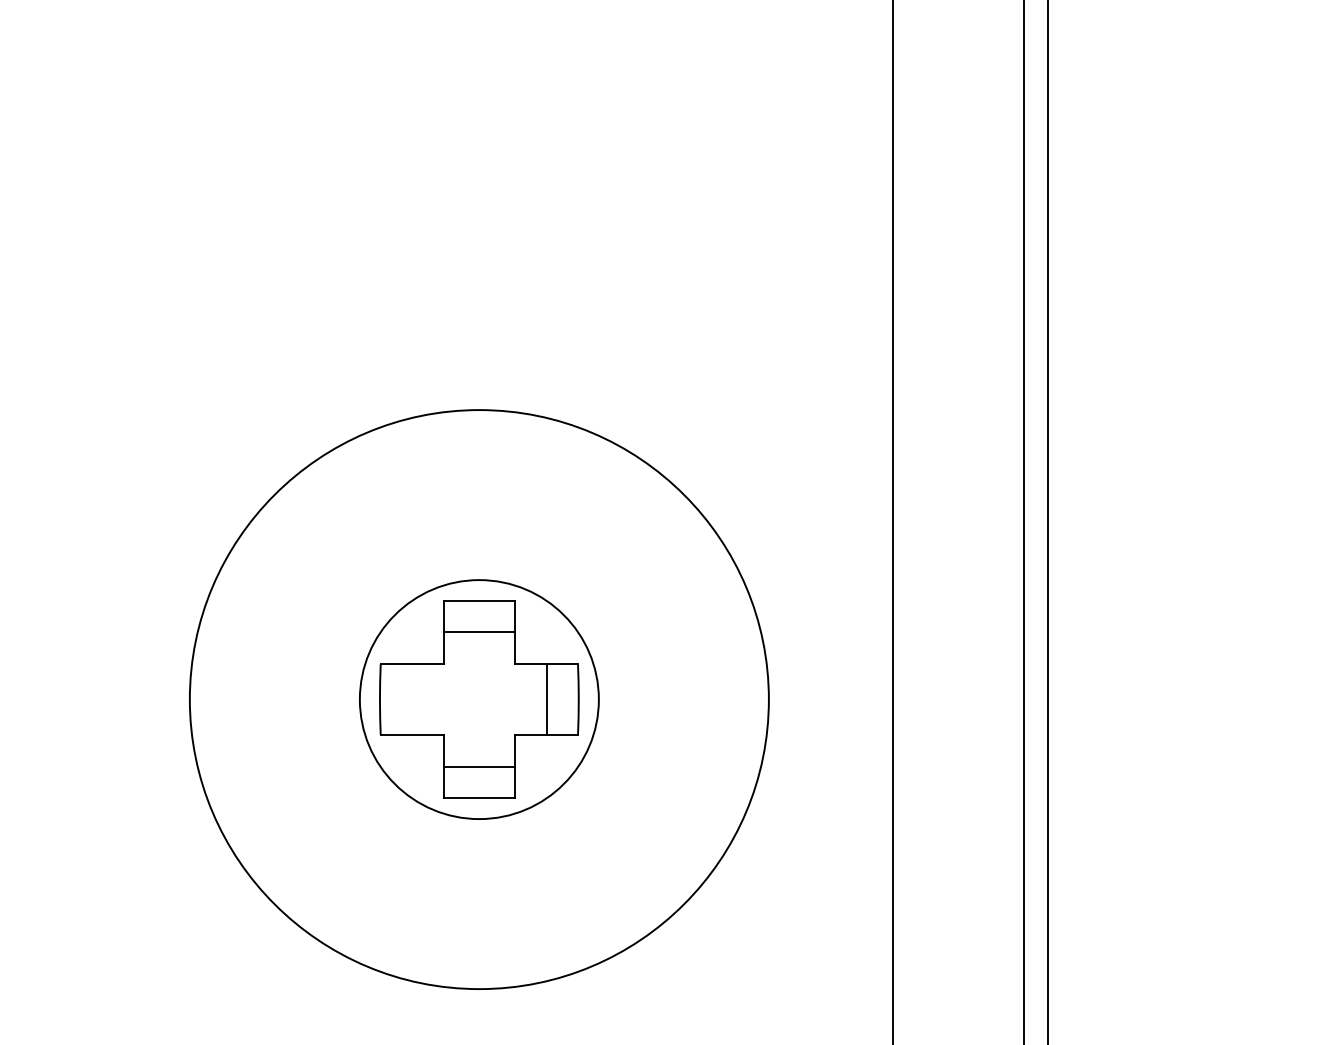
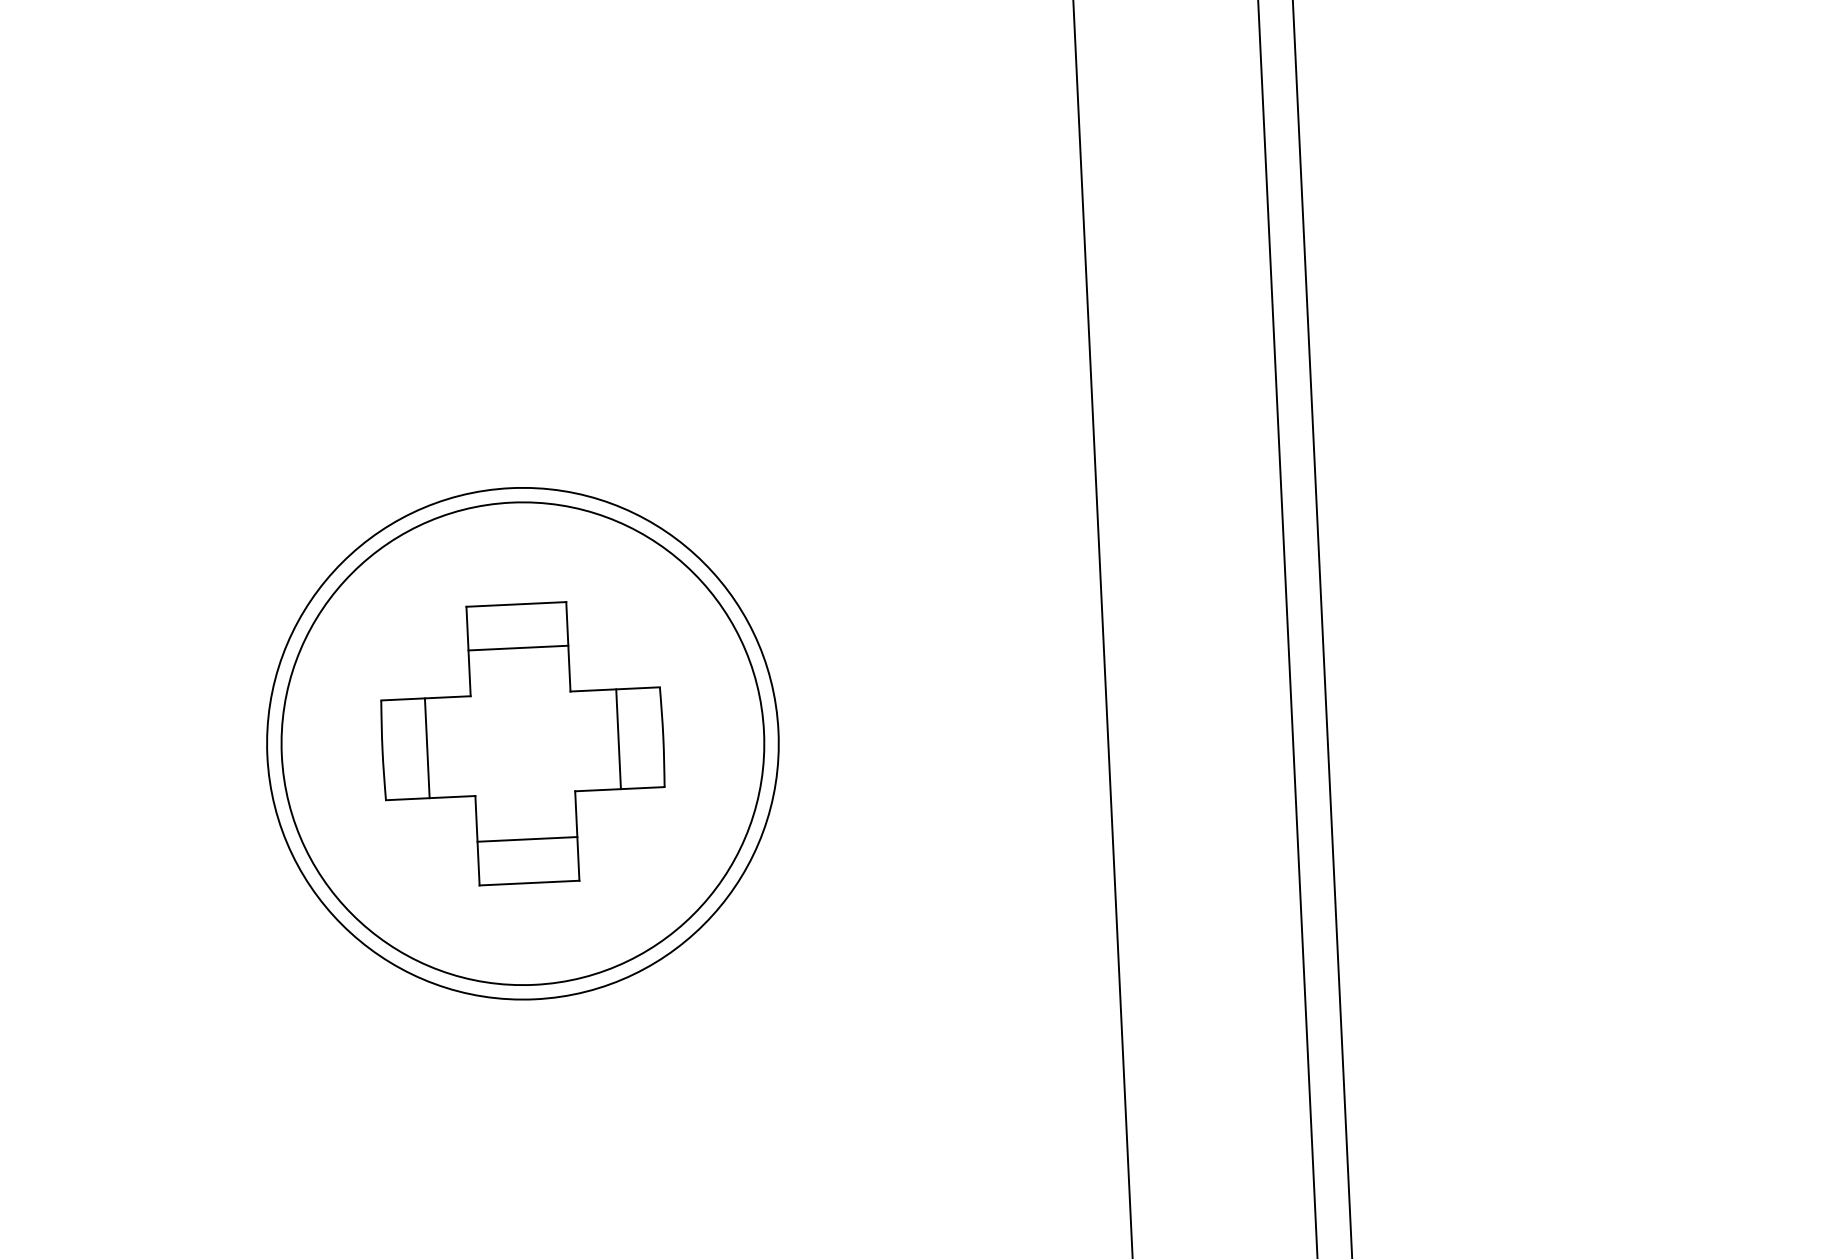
line: (411, 699) -> (427, 748), added
circle: (479, 699) -> (523, 743), size x0.62
circle: (479, 699) -> (523, 743), size x1.43

